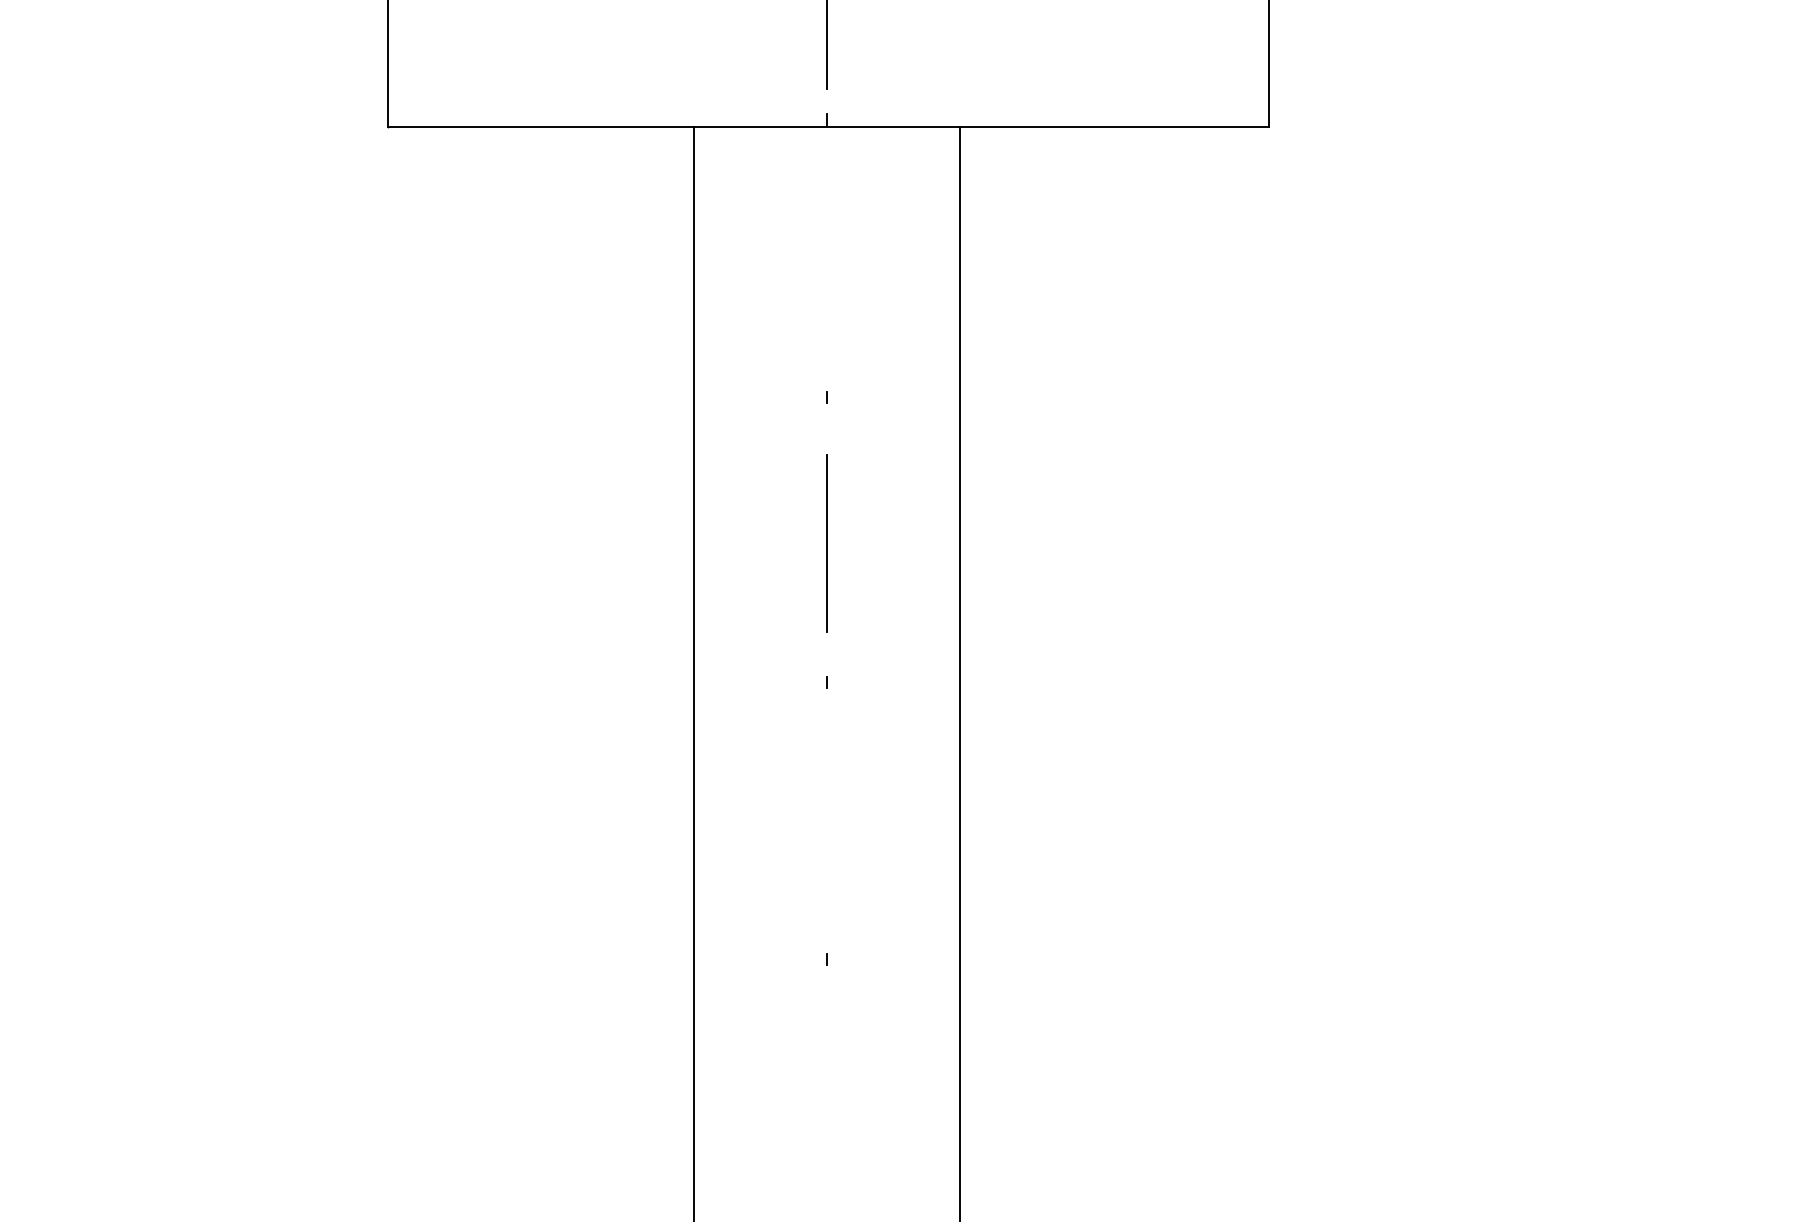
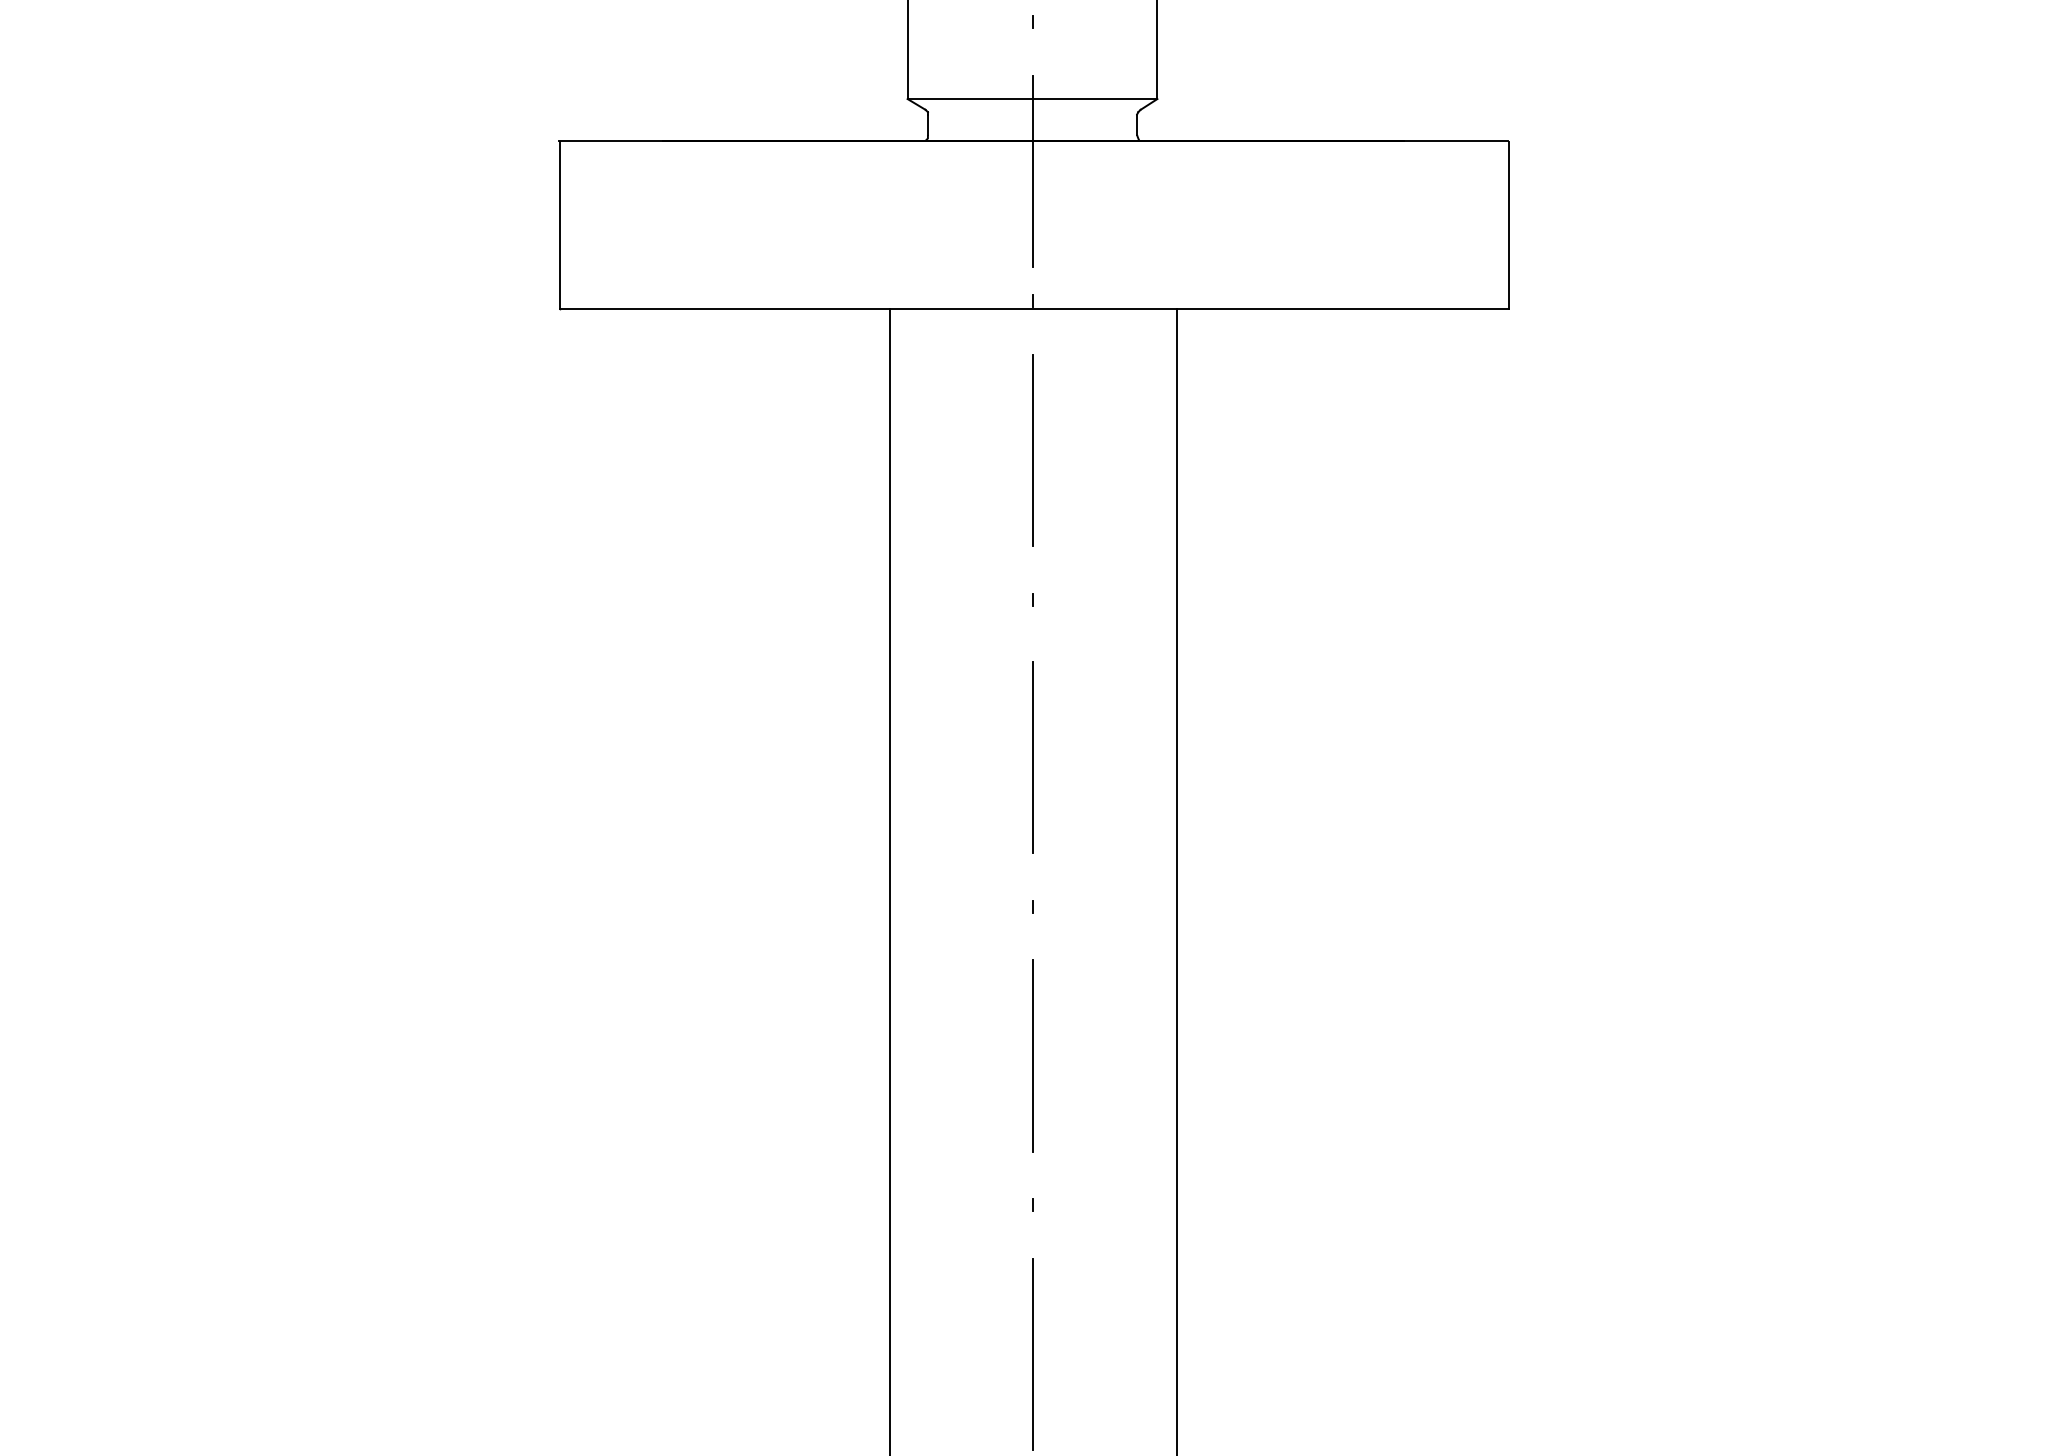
line: (826, 258) -> (1032, 450), added
line: (827, 820) -> (1033, 1055), added
line: (827, 1097) -> (1033, 1354), added

